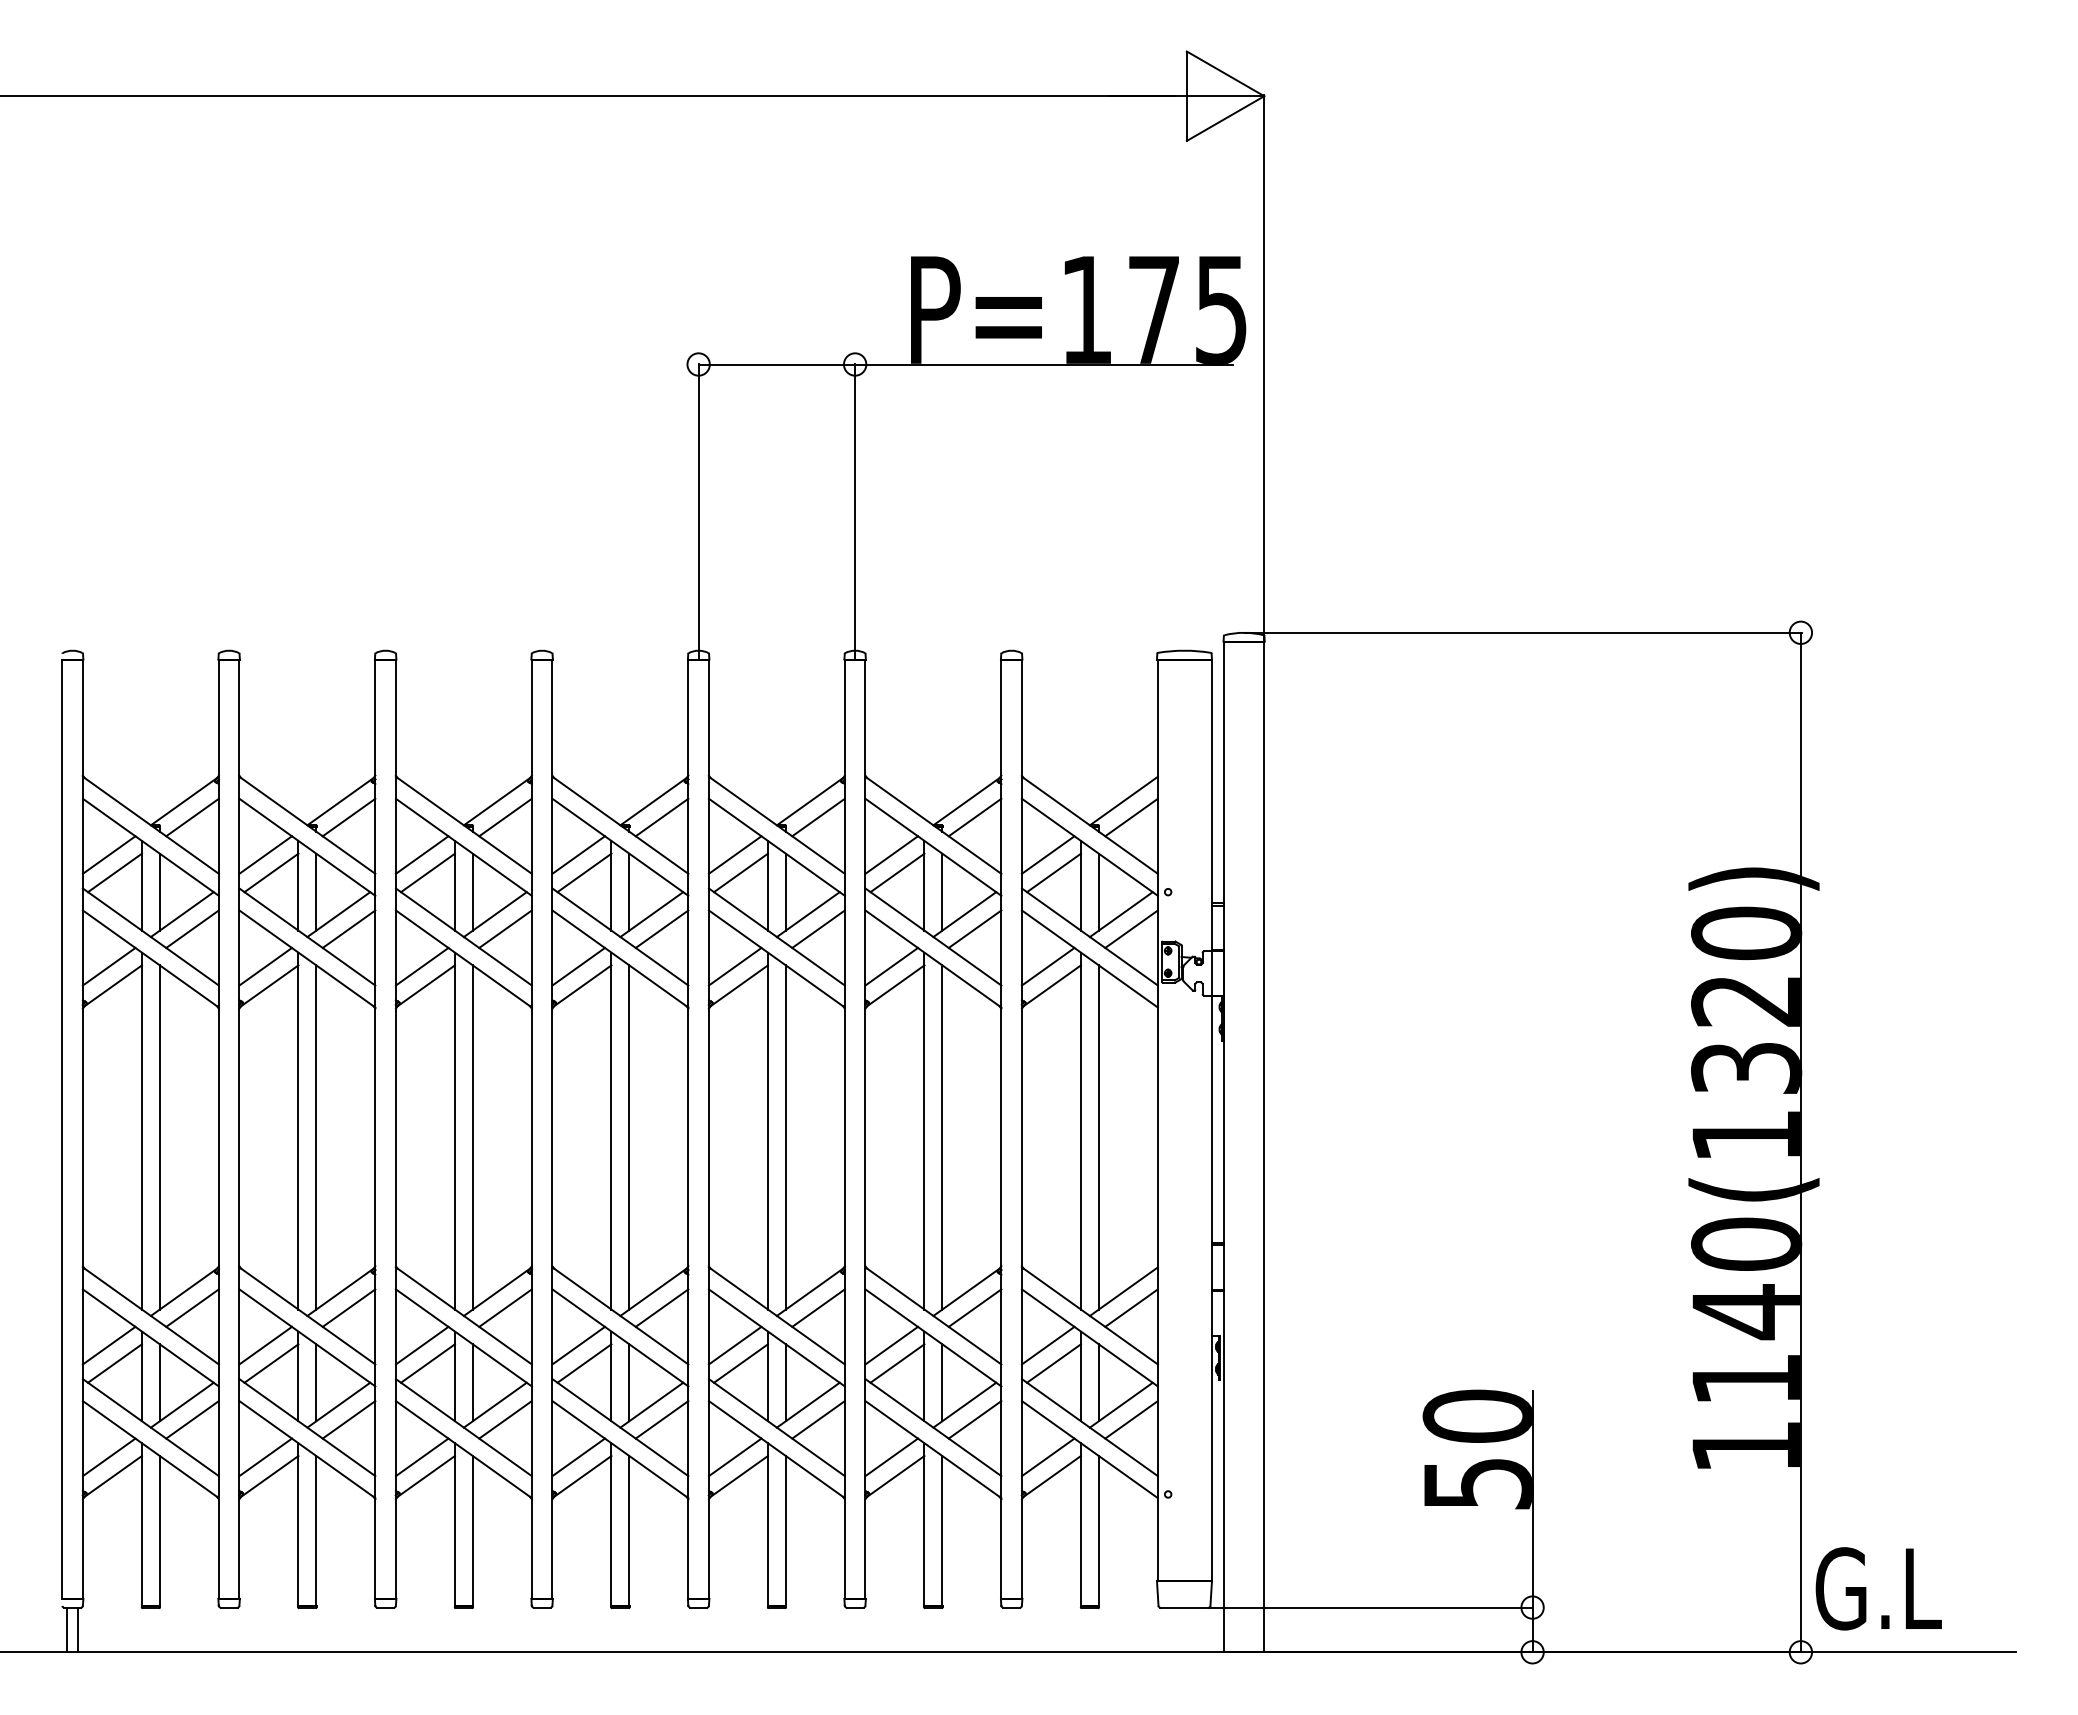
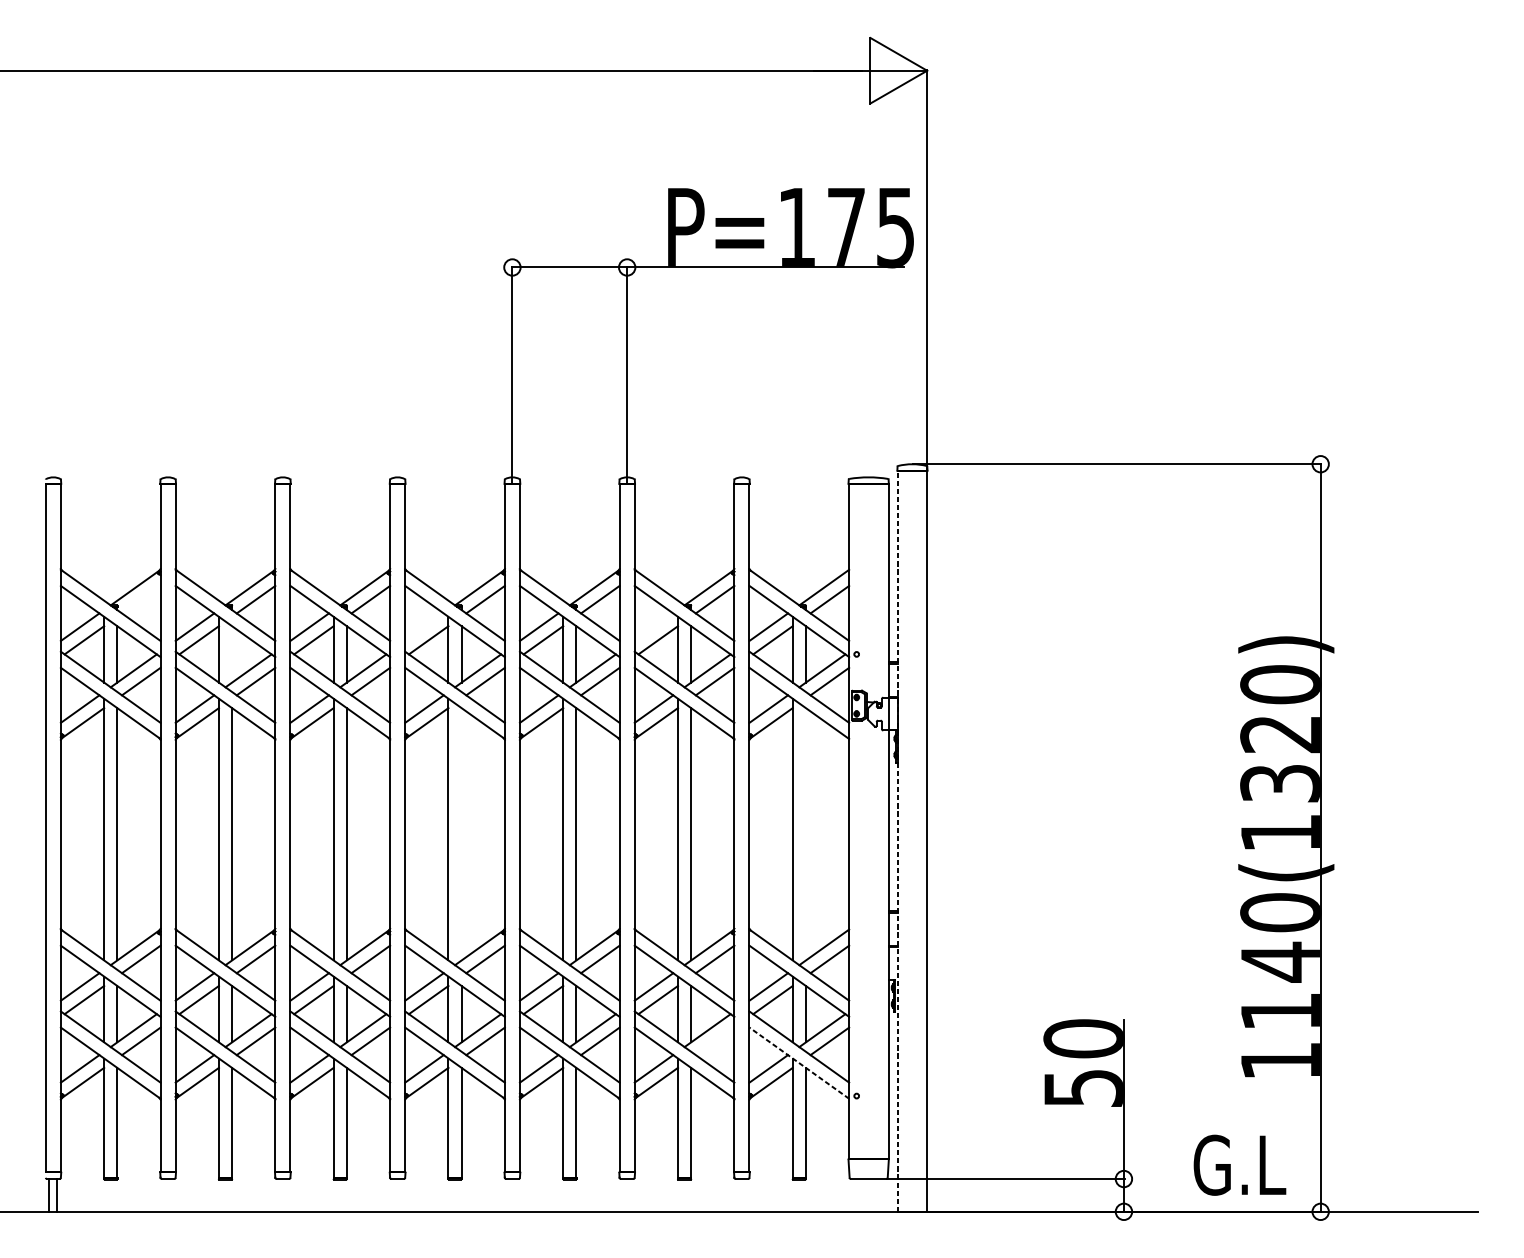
line: (192, 817) -> (141, 599), removed
line: (578, 854) -> (424, 626), removed
line: (891, 854) -> (653, 626), removed
line: (316, 891) -> (232, 653), removed
line: (629, 1137) -> (461, 834), removed
line: (1098, 1137) -> (805, 834), removed
line: (1224, 1146) -> (898, 840), solid -> dashed
line: (974, 1419) -> (714, 1041), removed
line: (1089, 1449) -> (799, 1063), solid -> dashed
text: (1878, 1588) -> (1239, 1165), moved

